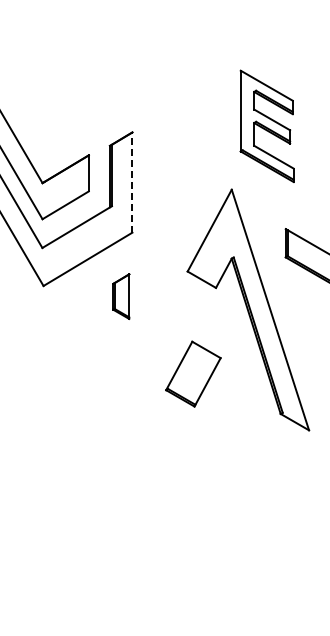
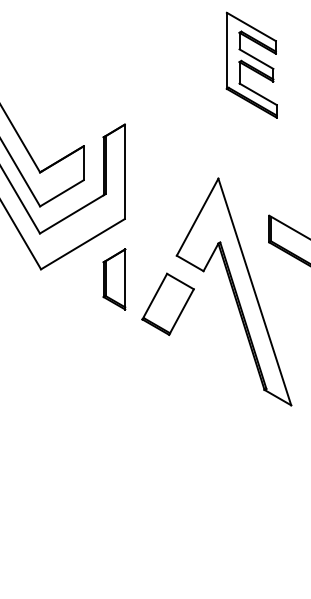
part: (266, 125) -> (251, 64), moved
line: (132, 182) -> (124, 171), dashed -> solid
part: (120, 296) -> (113, 279), size x1.43
part: (193, 373) -> (168, 303), moved

